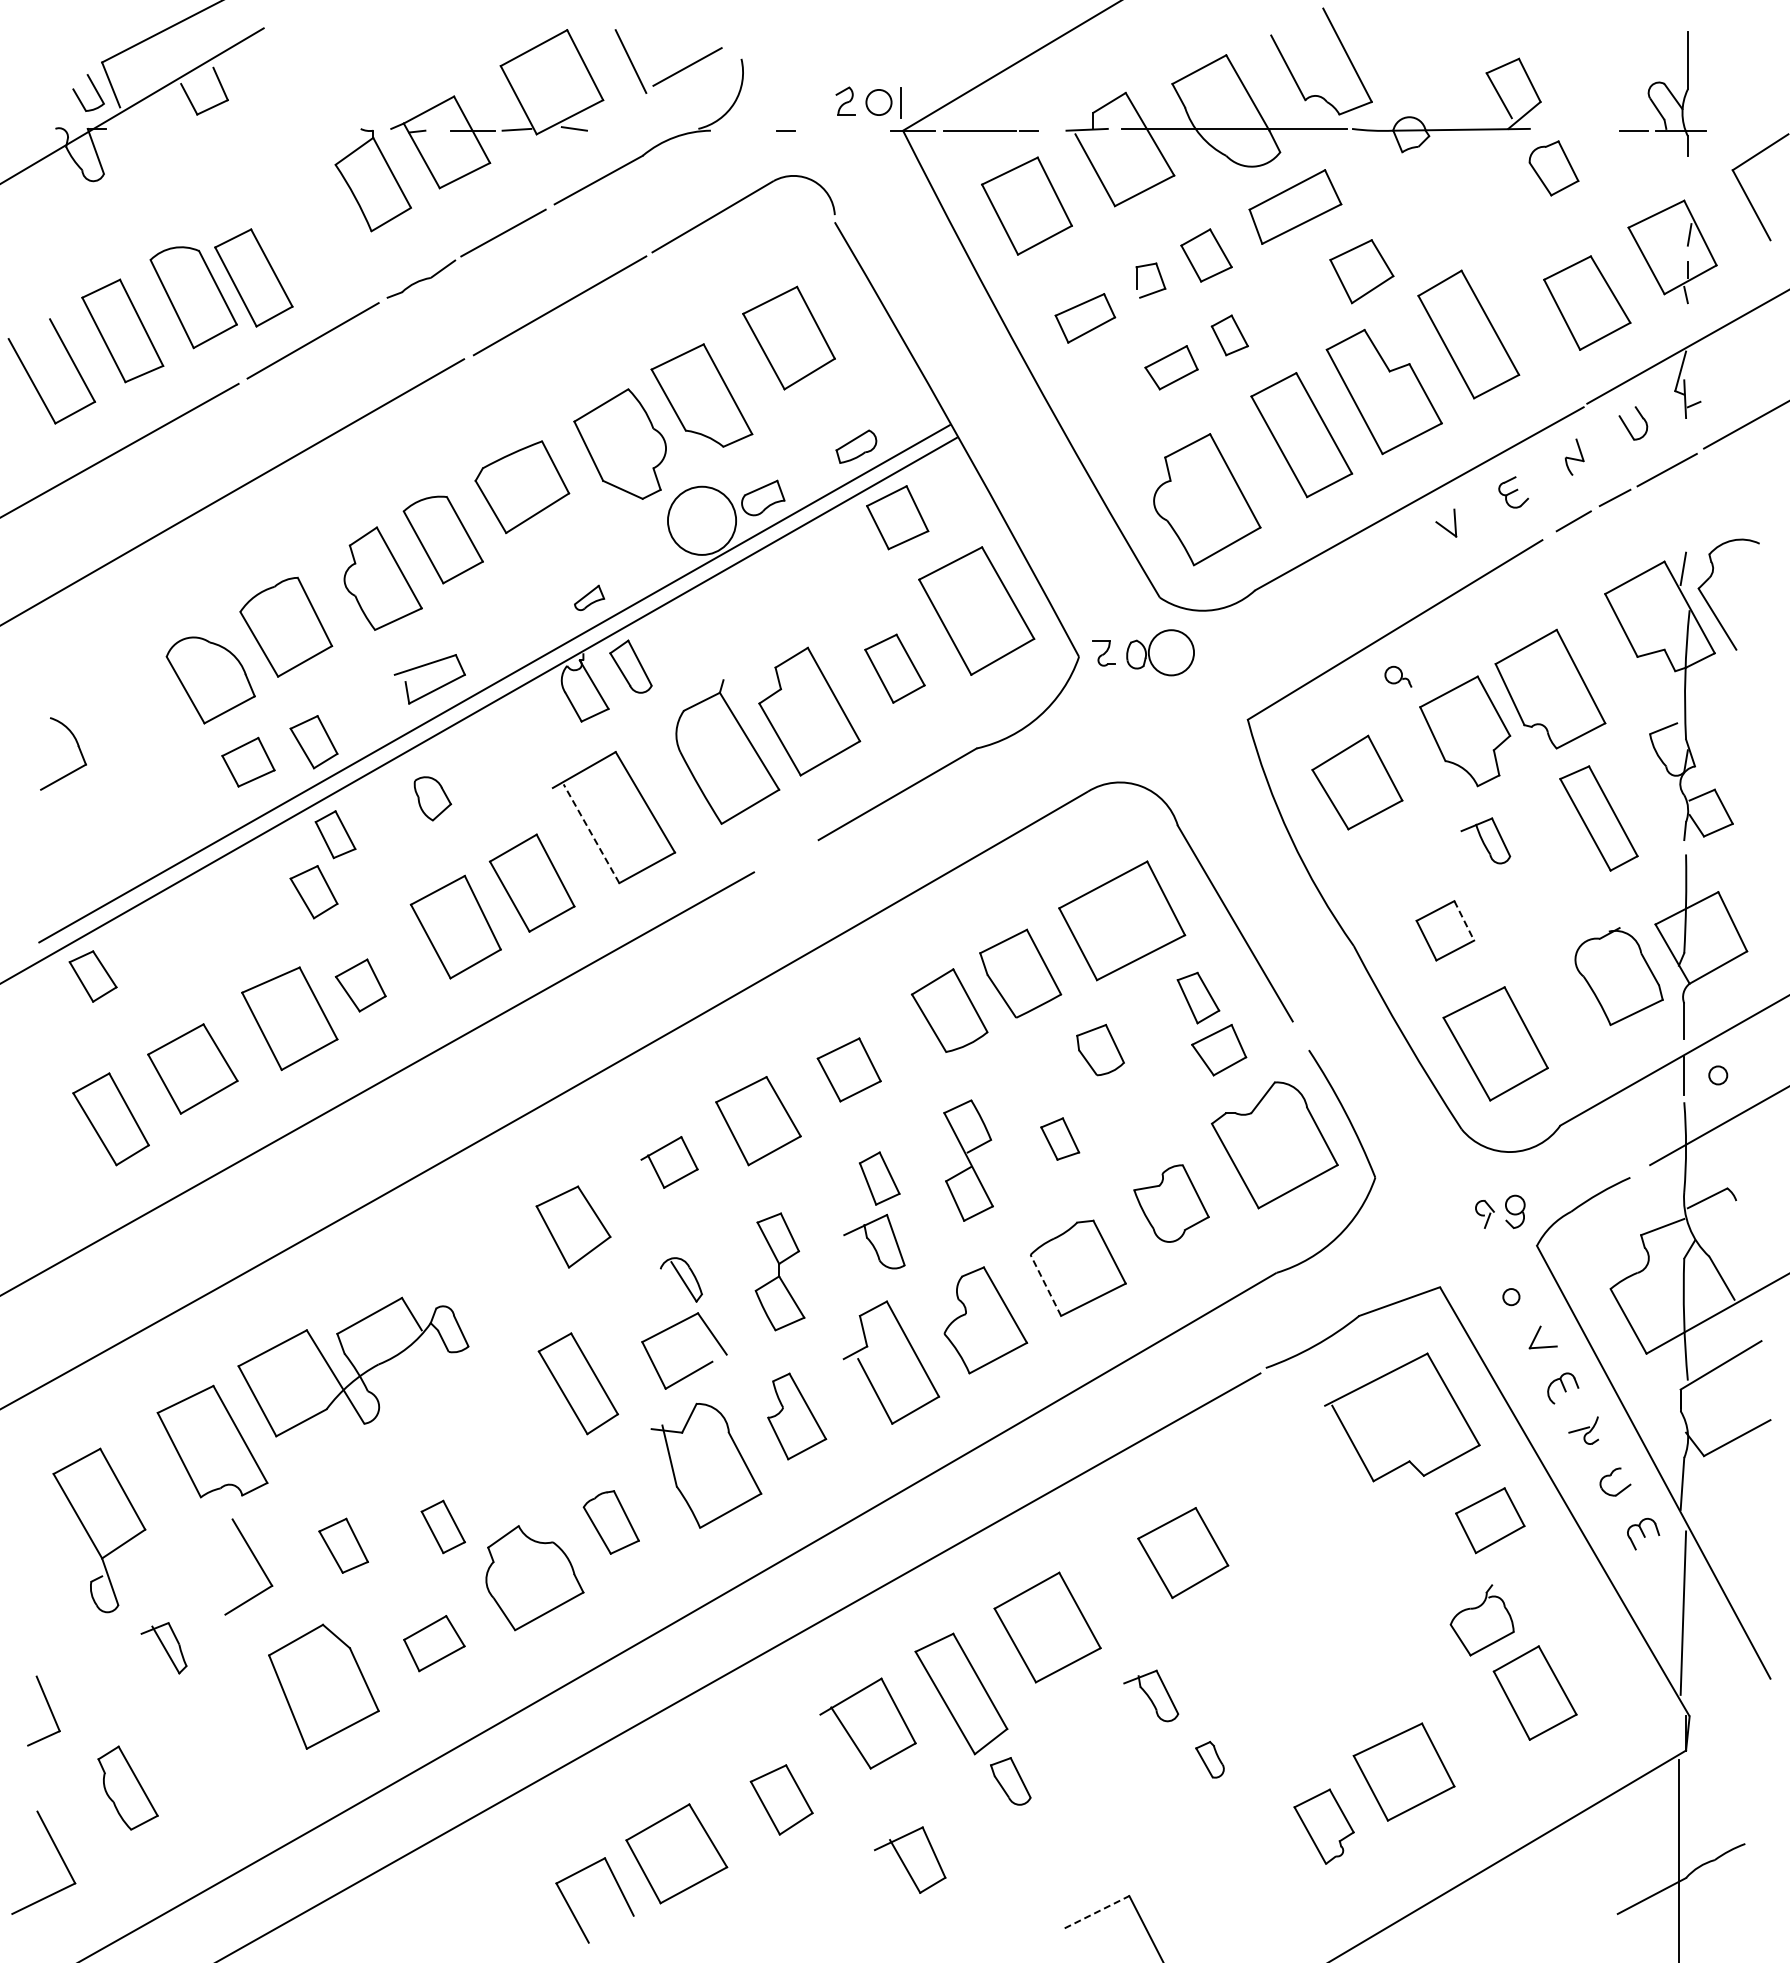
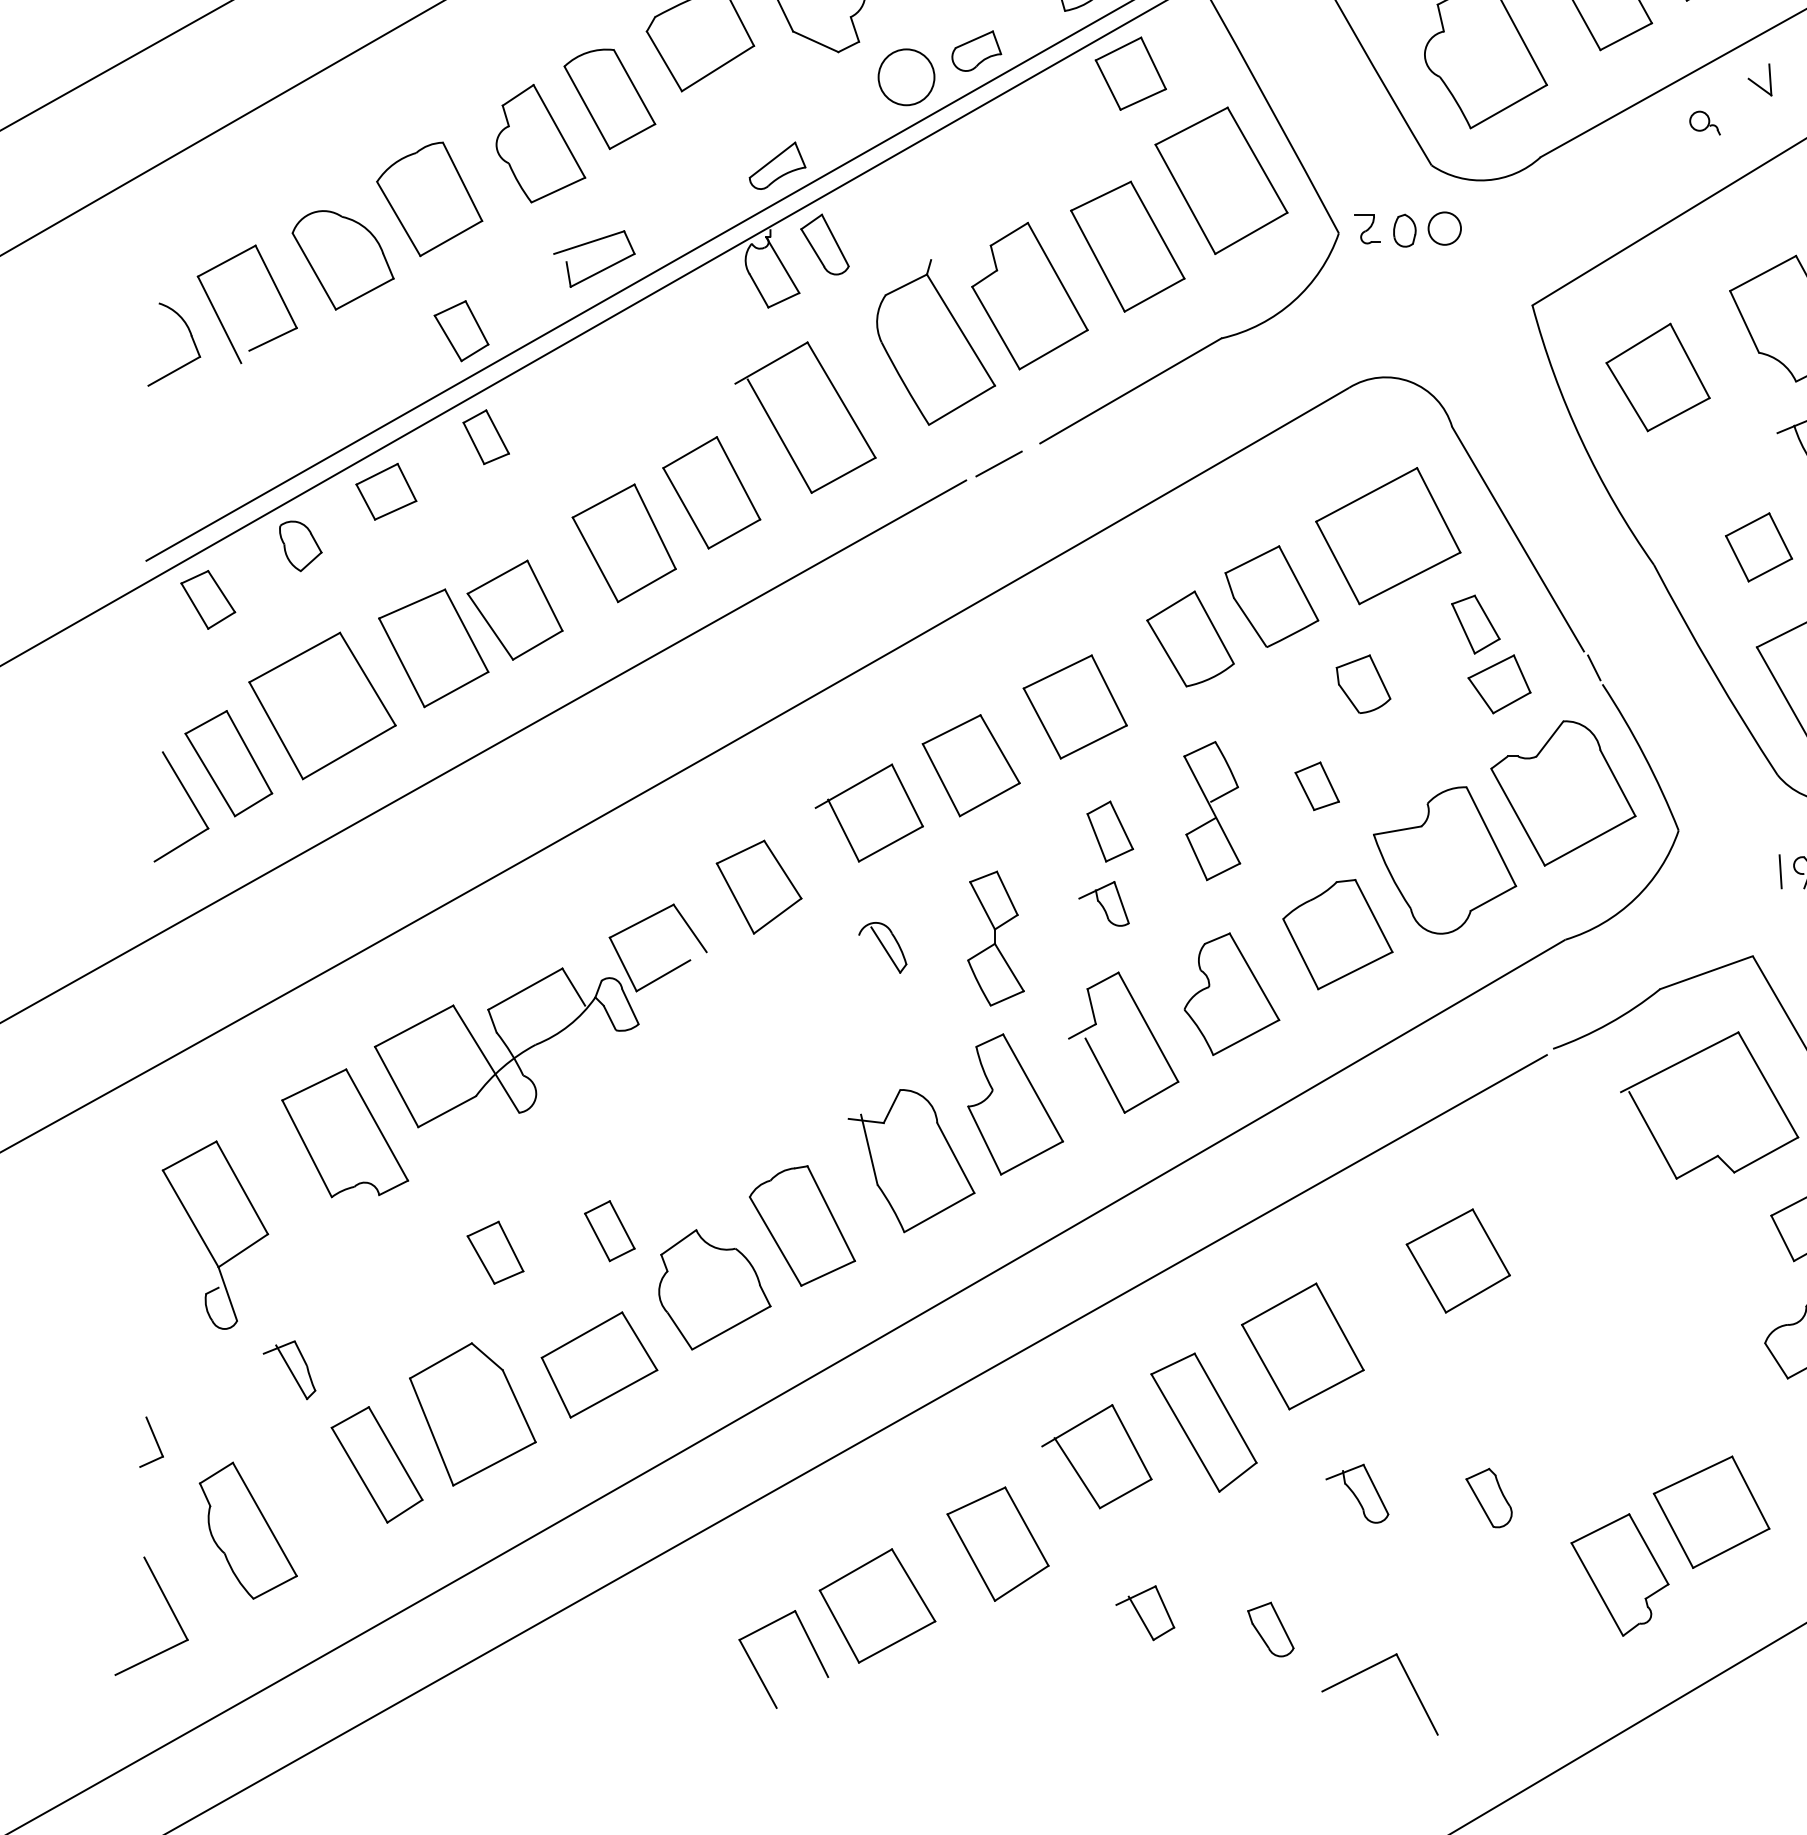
circle: (701, 520) -> (905, 76), size x0.71
part: (589, 597) -> (777, 165), size x1.67
circle: (1171, 652) -> (1444, 228), size x0.62
part: (894, 668) -> (1127, 246), size x1.67
part: (1398, 676) -> (1705, 122), moved
part: (103, 730) -> (220, 317), added
part: (248, 761) -> (386, 490), moved
part: (432, 798) -> (300, 545), moved
line: (591, 833) -> (779, 435), dashed -> solid
line: (782, 857) -> (998, 463), added
part: (313, 892) -> (460, 503), removed
line: (1464, 921) -> (1780, 536), dashed -> solid
part: (360, 985) -> (514, 610), size x1.67
line: (1301, 1035) -> (1593, 667), added
part: (192, 1068) -> (322, 705), size x1.43
part: (849, 1069) -> (1075, 706), size x1.43
part: (669, 1162) -> (869, 813), size x1.67
part: (1171, 1203) -> (1444, 860), size x1.67
line: (1464, 1213) -> (1780, 871), added
part: (873, 1241) -> (1103, 903), size x0.71
line: (1045, 1285) -> (1300, 954), dashed -> solid
part: (696, 1369) -> (671, 969), moved
part: (578, 1383) -> (377, 1464), moved
part: (796, 1416) -> (1014, 1104), size x1.43
part: (611, 1522) -> (802, 1226), size x1.67
part: (256, 1561) -> (190, 800), moved
part: (434, 1643) -> (599, 1364), size x1.67
part: (1151, 1695) -> (1357, 1493), moved
part: (43, 1710) -> (151, 1441), size x0.62
part: (1209, 1759) -> (1488, 1497), size x1.43
part: (1010, 1781) -> (1270, 1629), moved
part: (127, 1787) -> (247, 1529), size x1.43
part: (781, 1799) -> (997, 1543), size x1.43
part: (1323, 1826) -> (1619, 1574), size x1.43
part: (910, 1859) -> (1145, 1612), size x0.71
line: (1097, 1911) -> (1360, 1672), dashed -> solid

